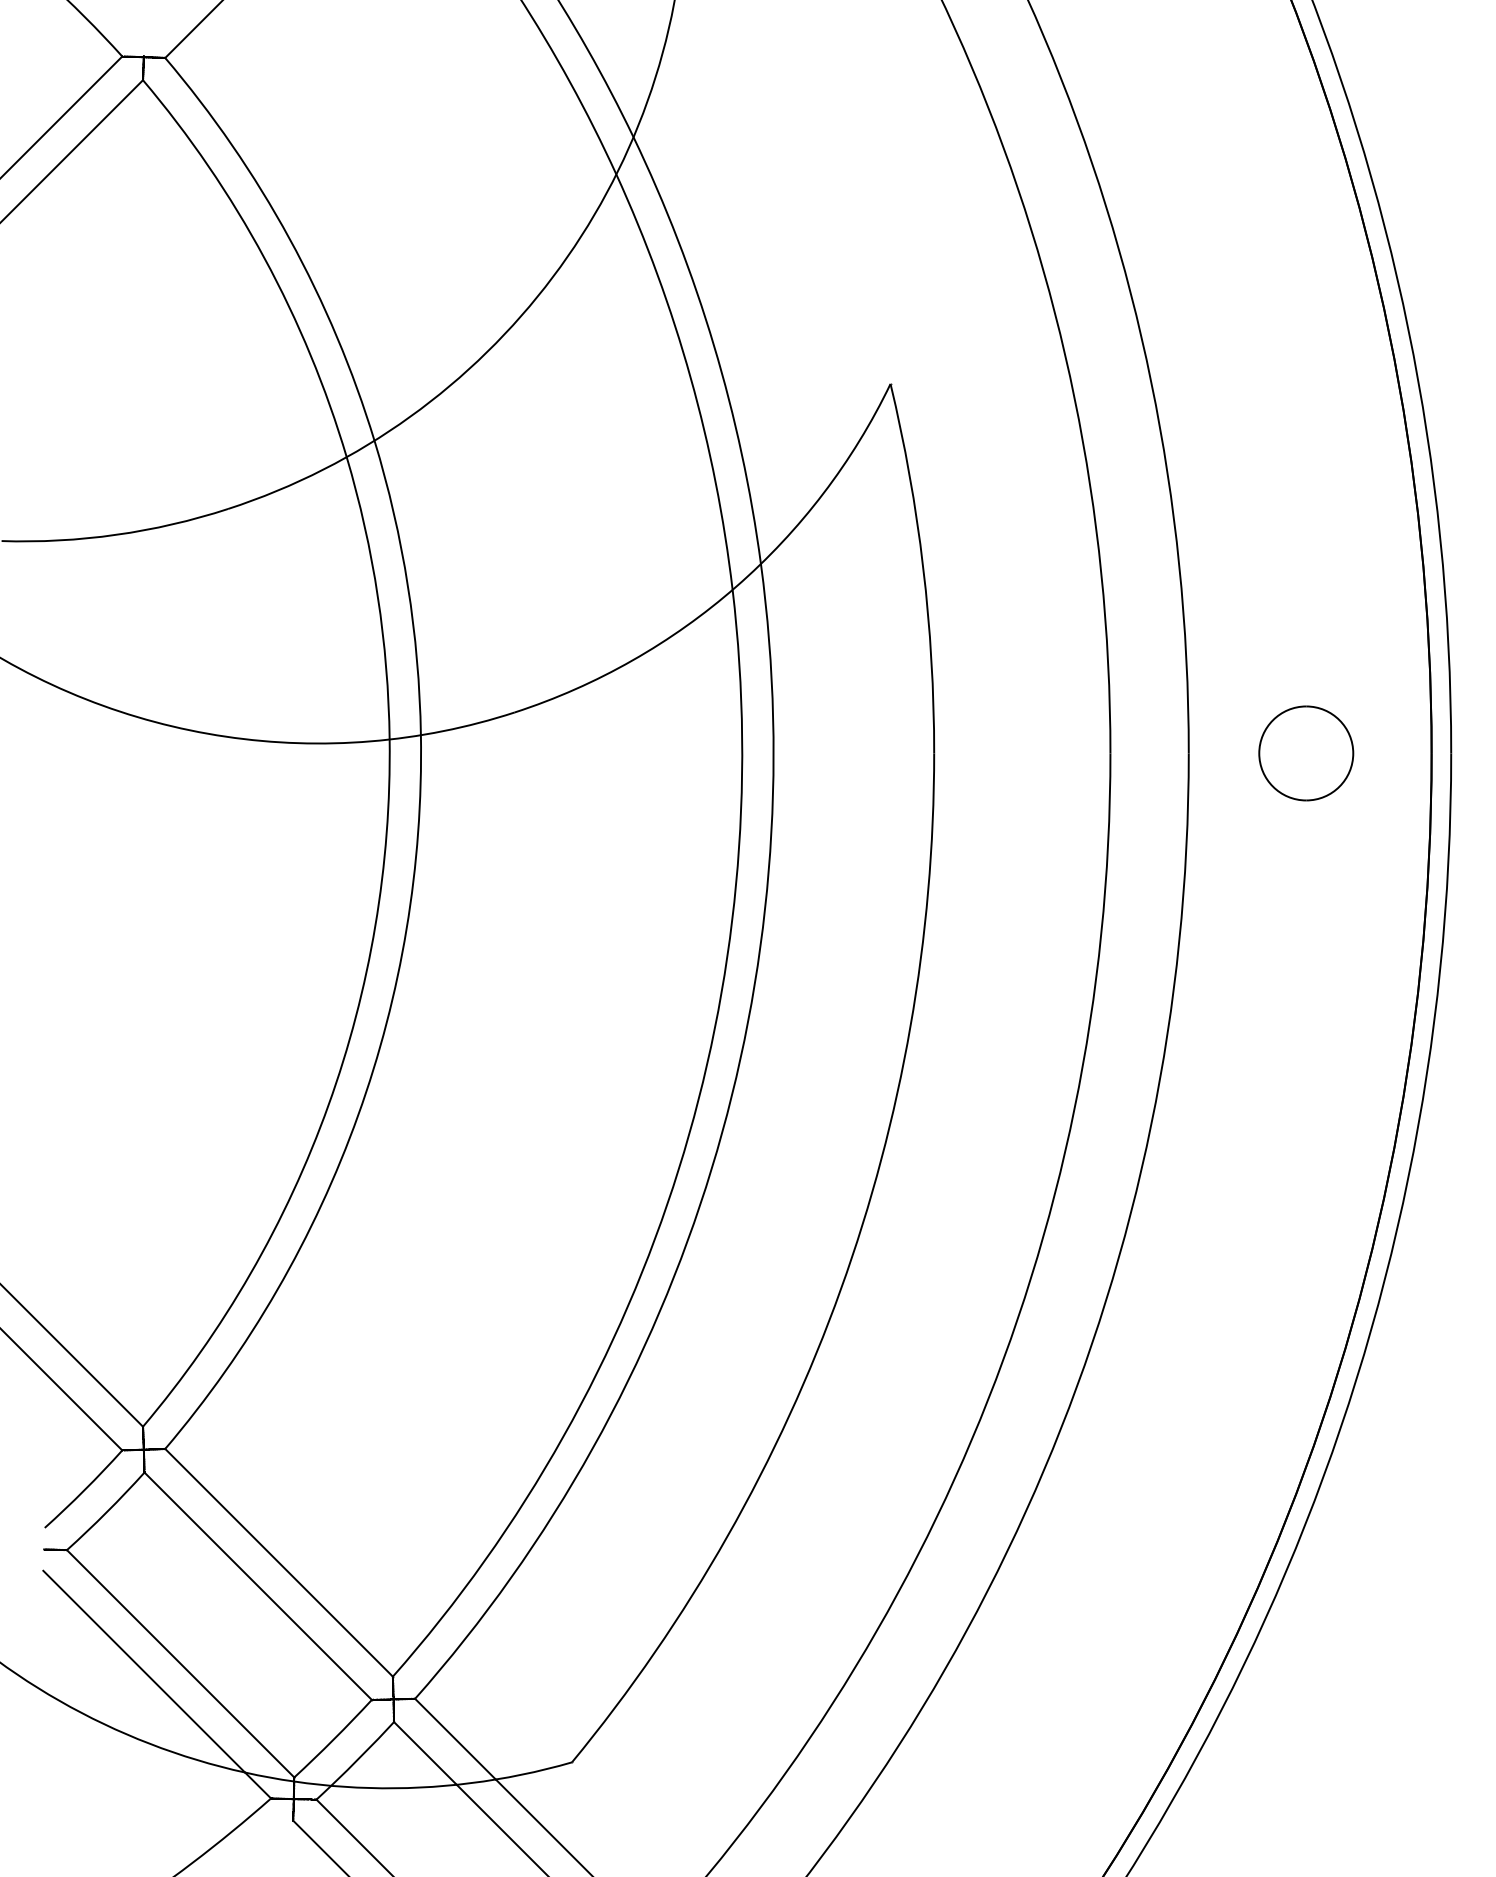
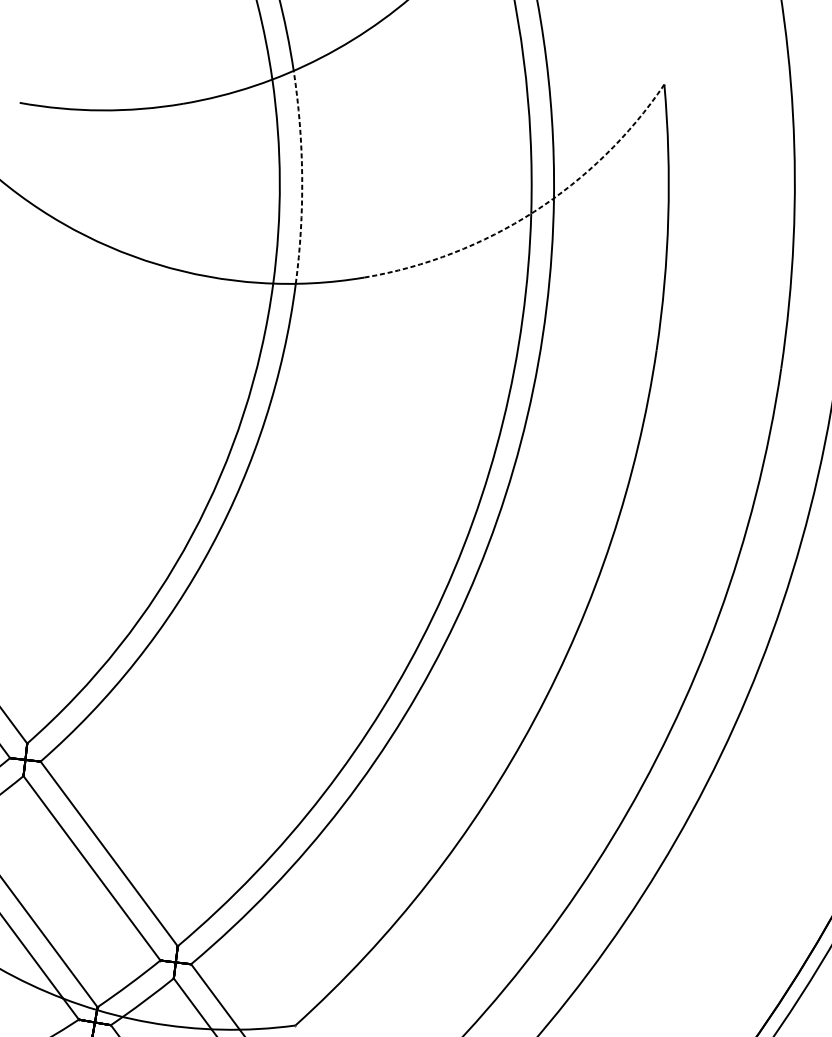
arc: (407, 586) -> (301, 177), solid -> dashed
arc: (736, 586) -> (534, 211), solid -> dashed

